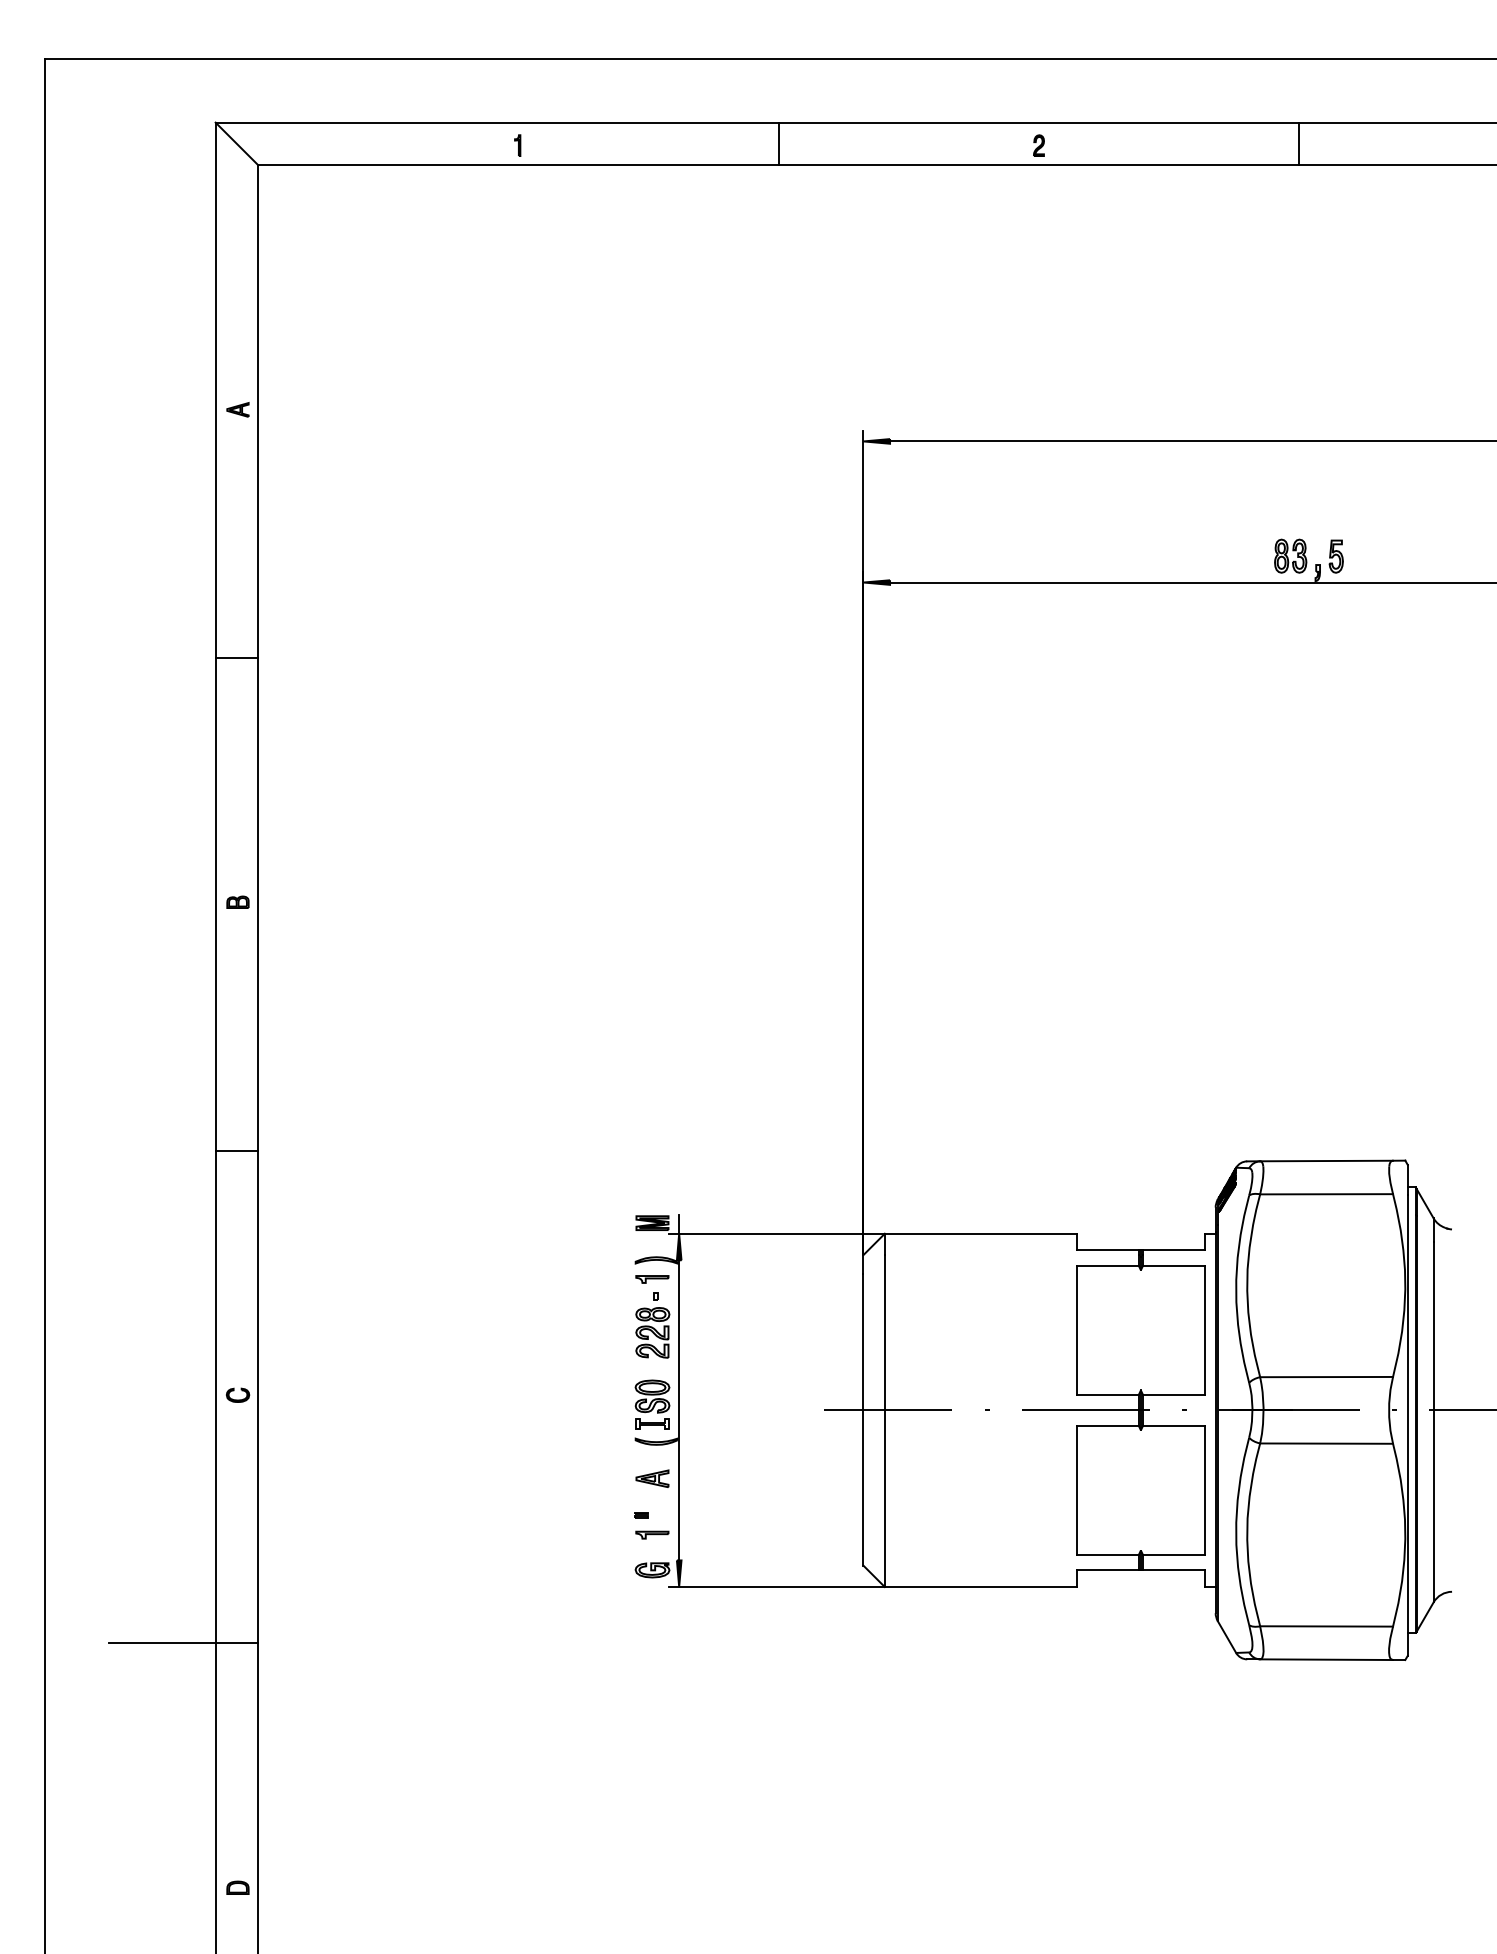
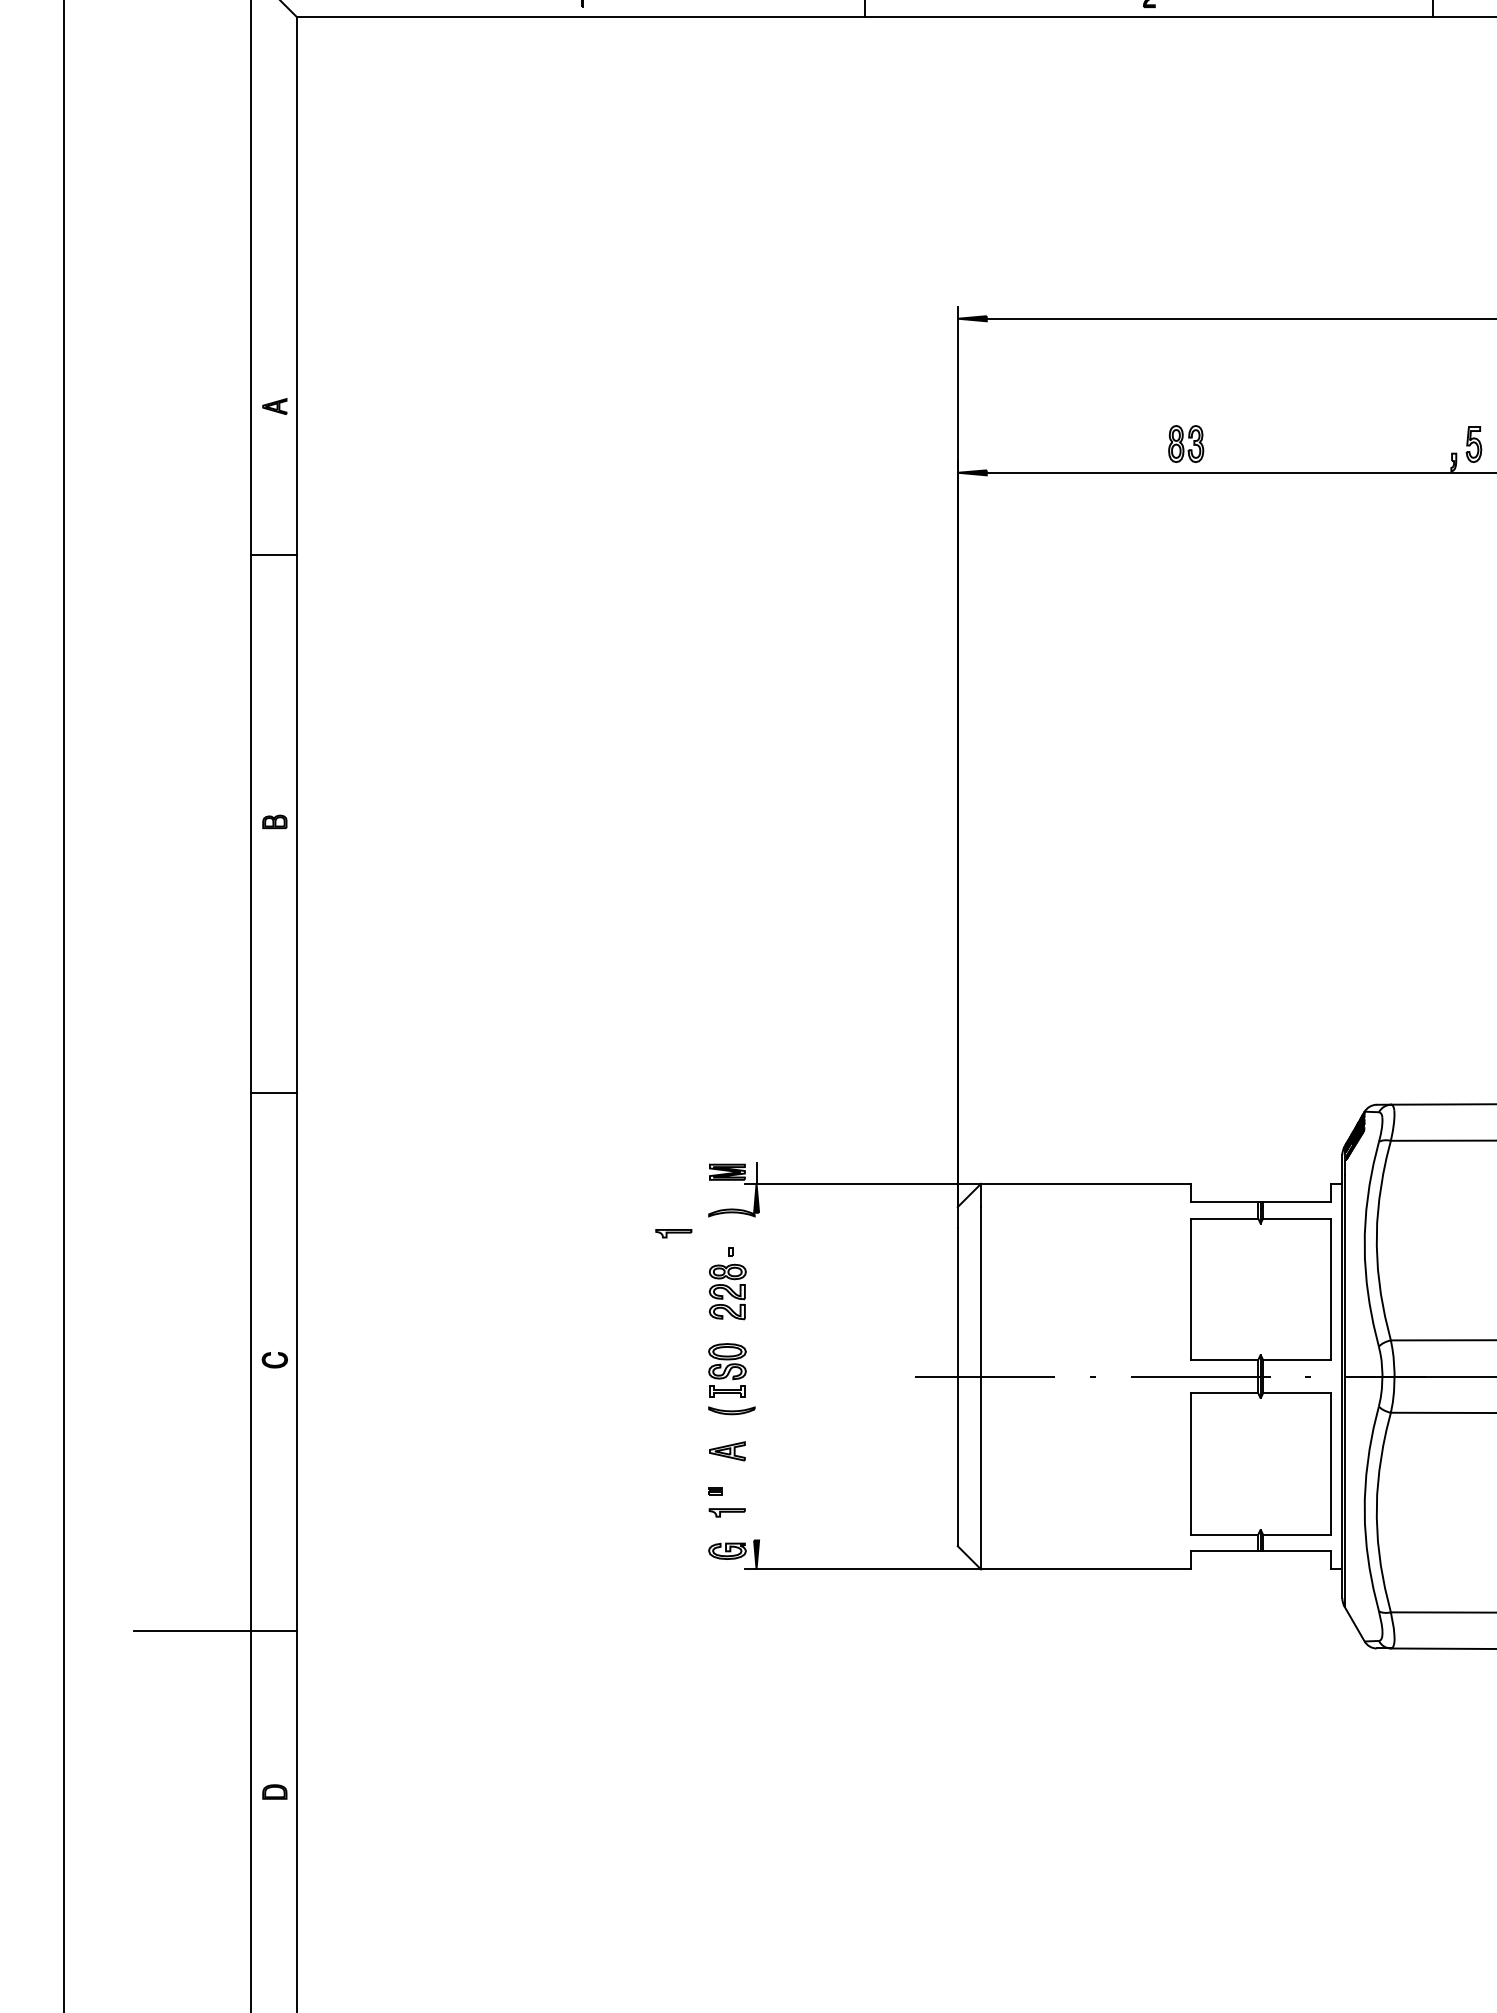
part: (237, 409) -> (274, 406), moved
part: (1290, 555) -> (1185, 443), moved
part: (652, 1279) -> (673, 1233), moved
line: (679, 1410) -> (756, 1376), removed
part: (237, 1887) -> (274, 1791), moved

